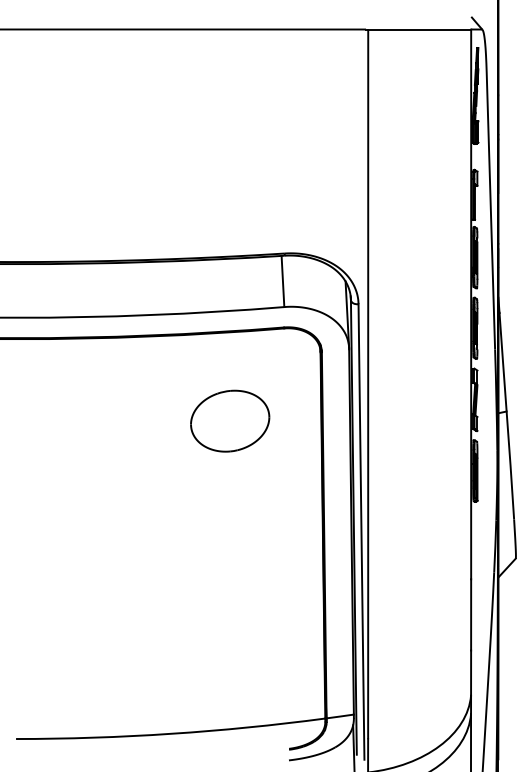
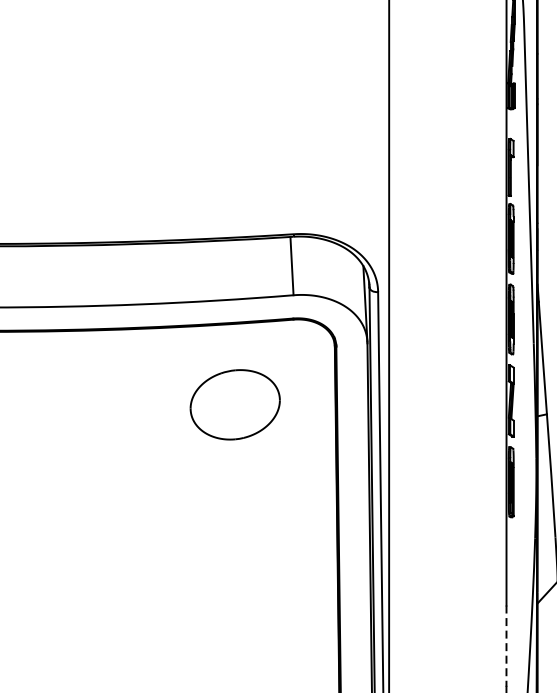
part: (230, 420) -> (235, 404), moved
line: (471, 614) -> (506, 645), solid -> dashed

